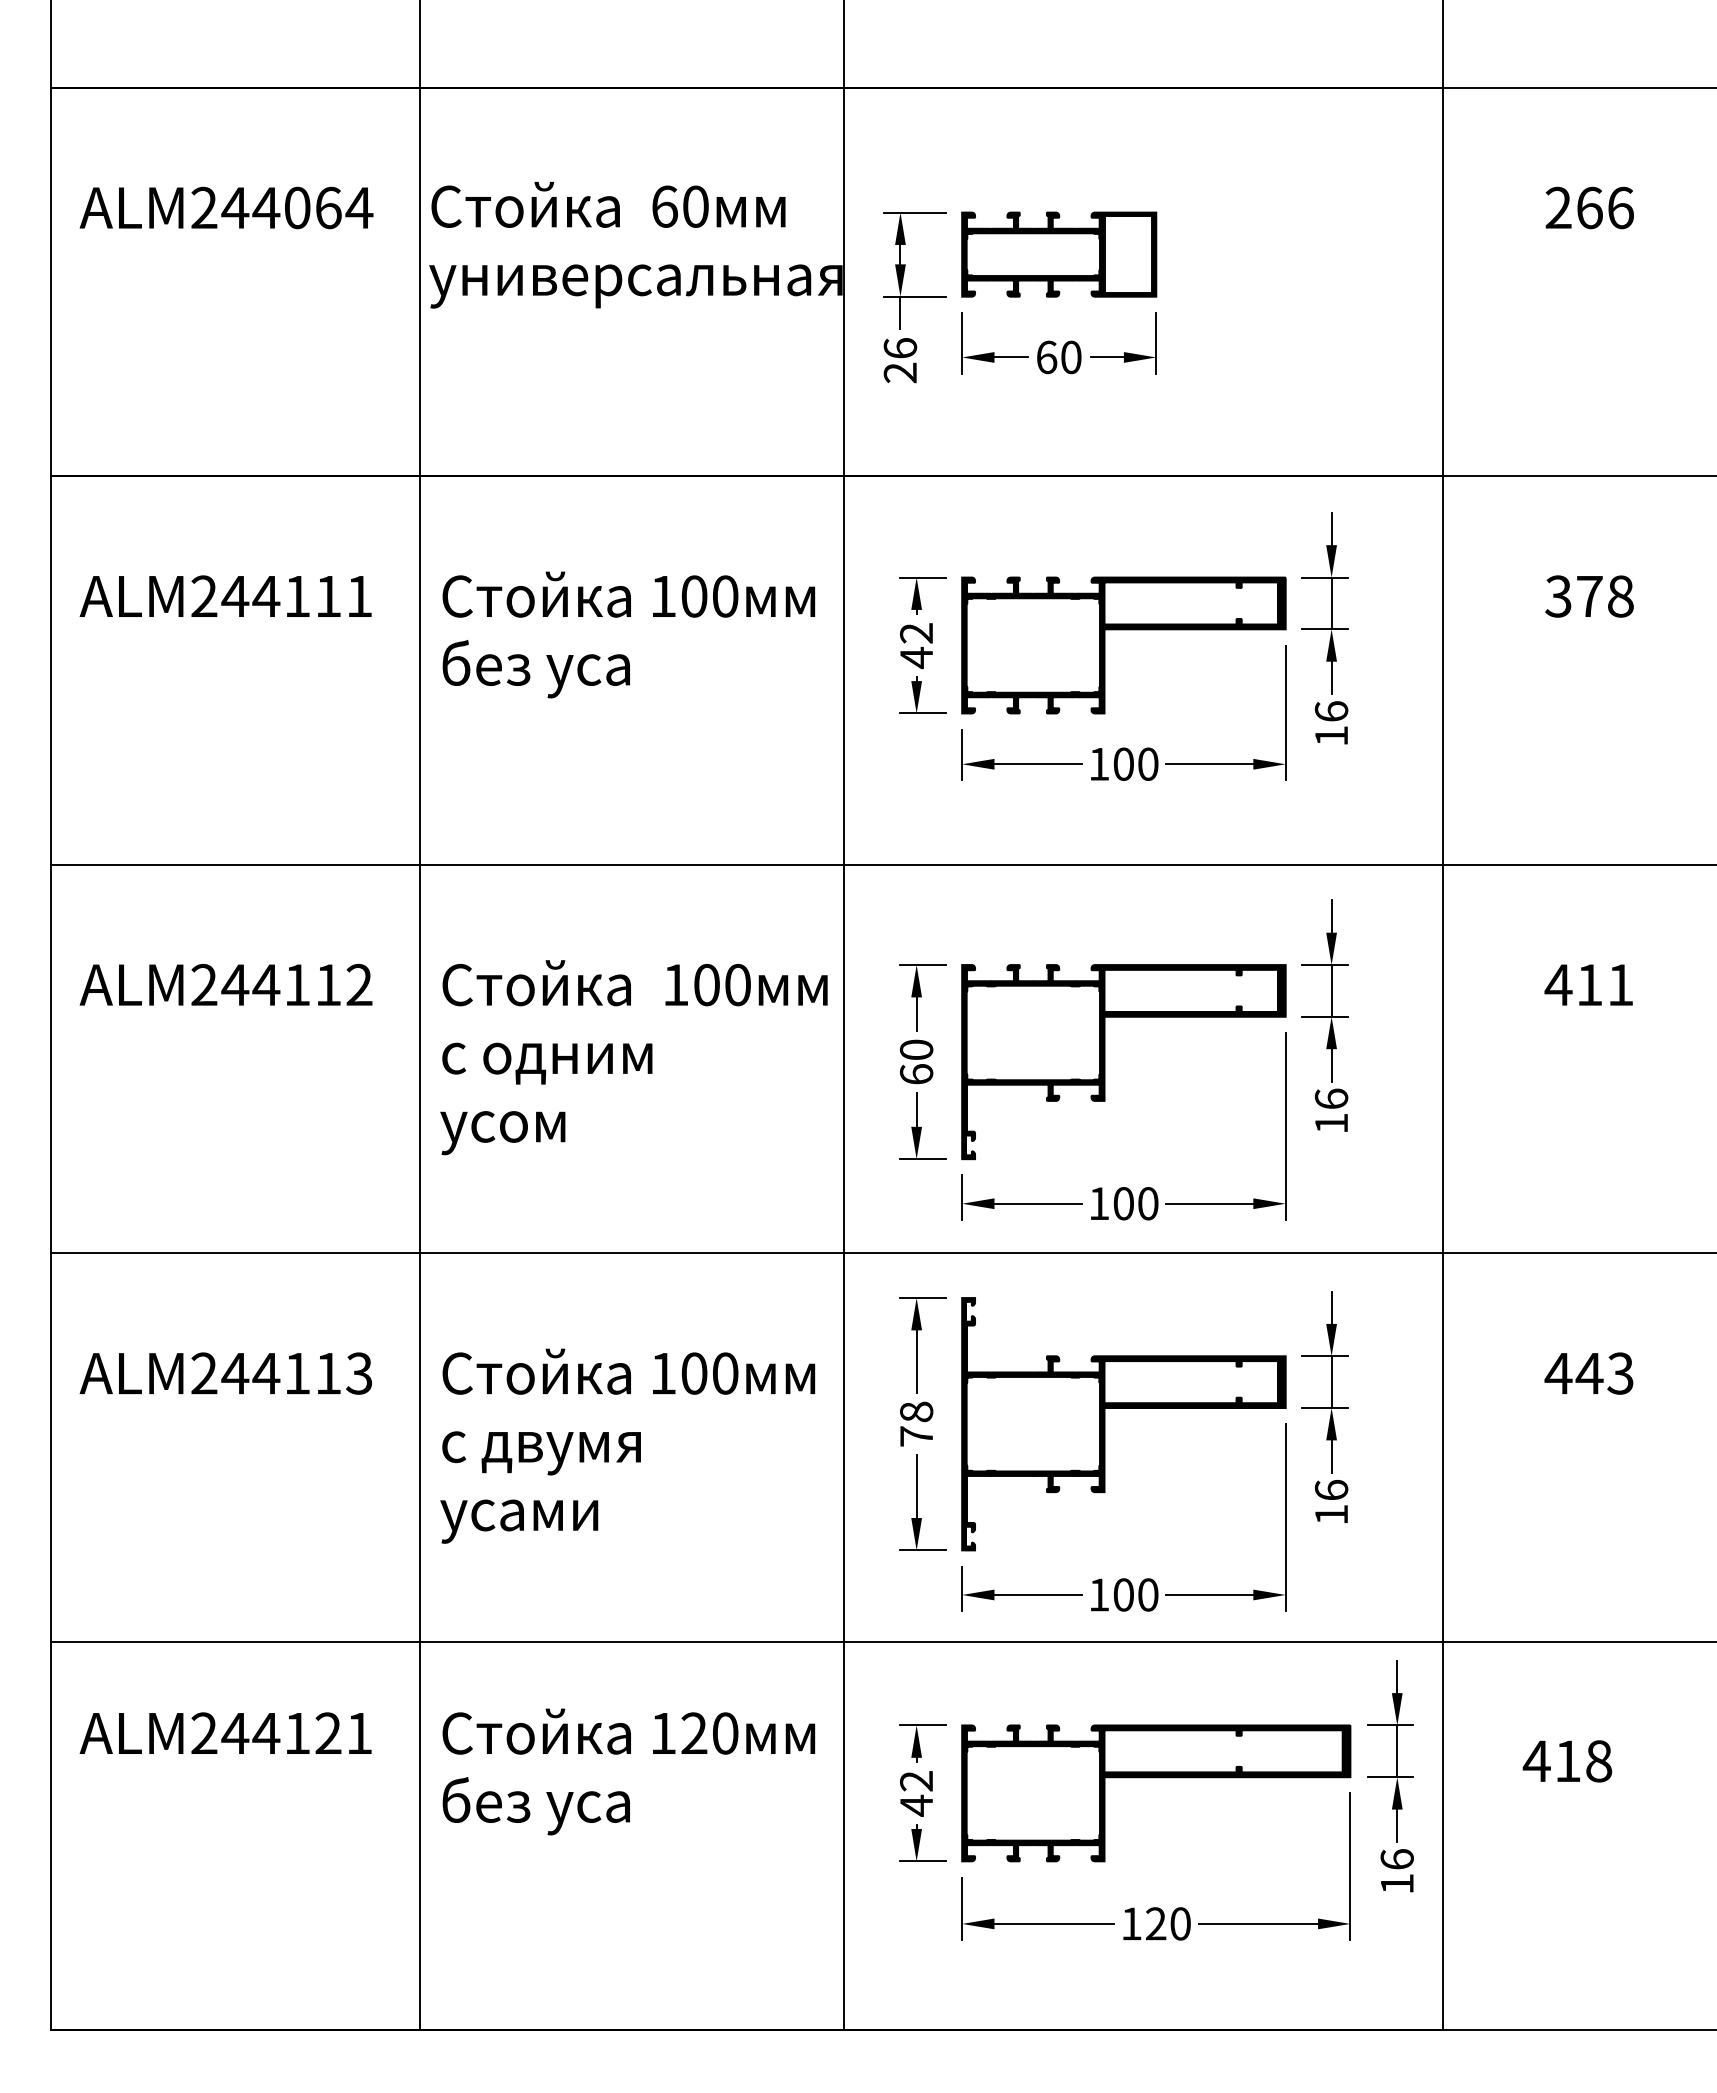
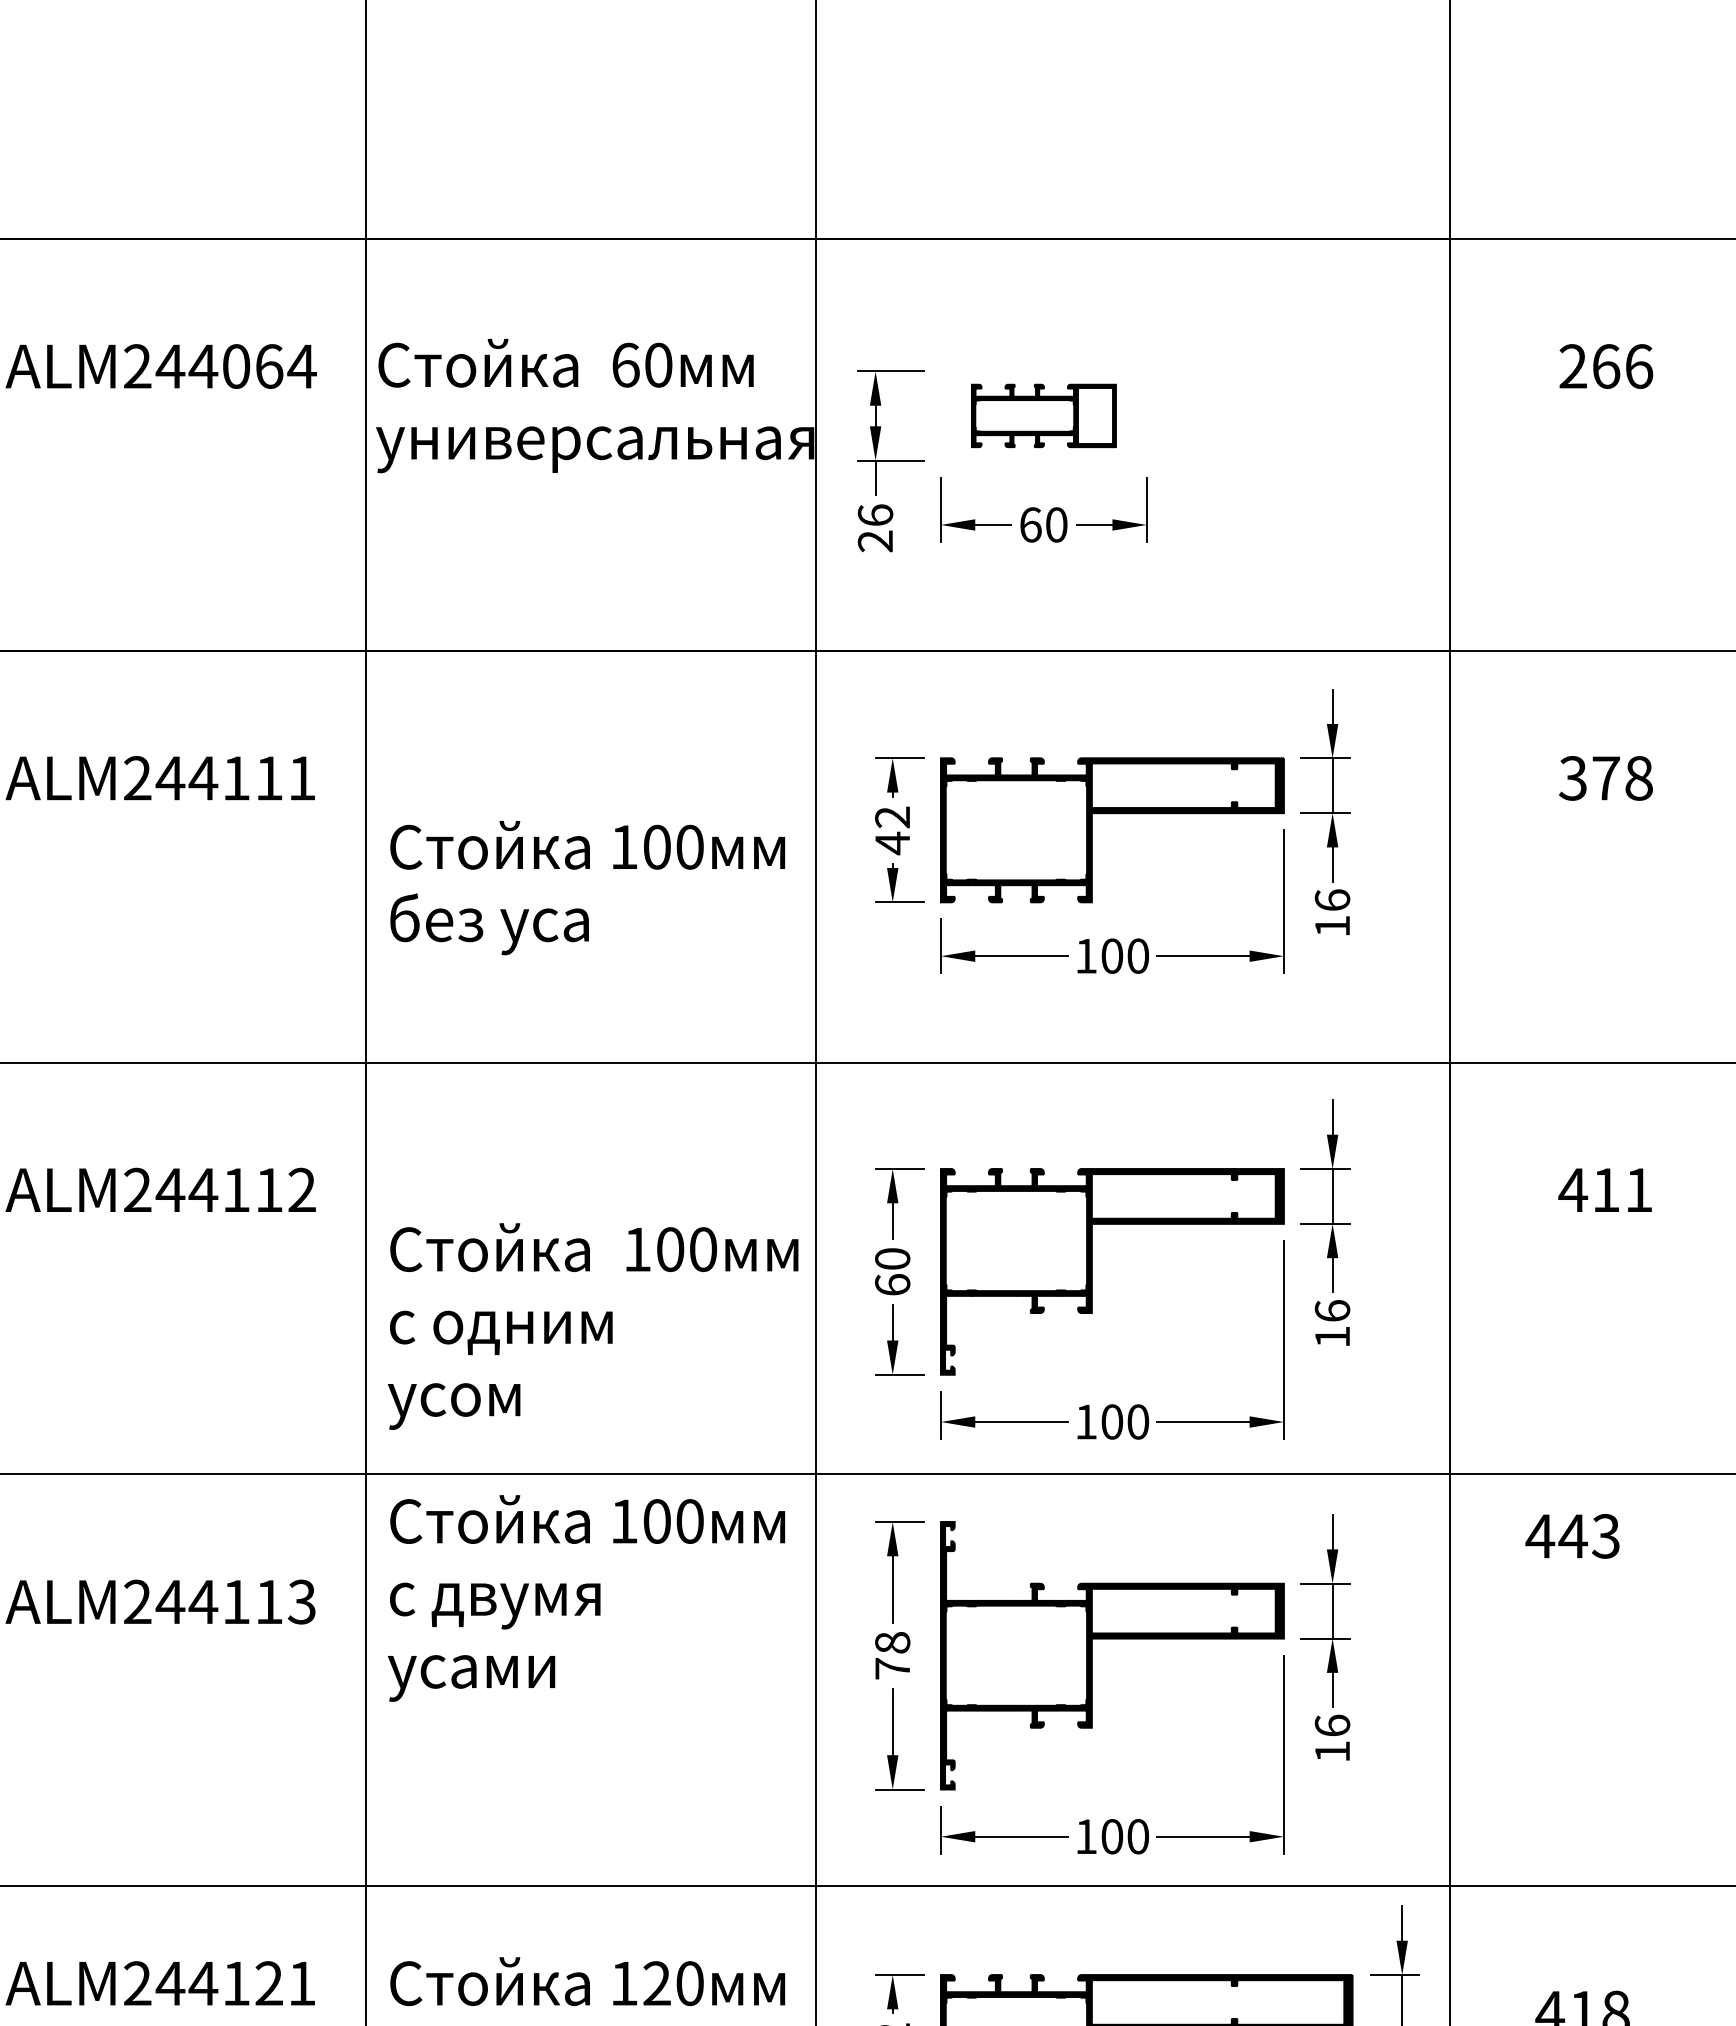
part: (1059, 254) -> (1044, 415), size x0.7
text: (628, 634) -> (587, 887), moved
text: (633, 1057) -> (592, 1326), moved
text: (1588, 1373) -> (1572, 1536), moved
text: (627, 1445) -> (586, 1597), moved

